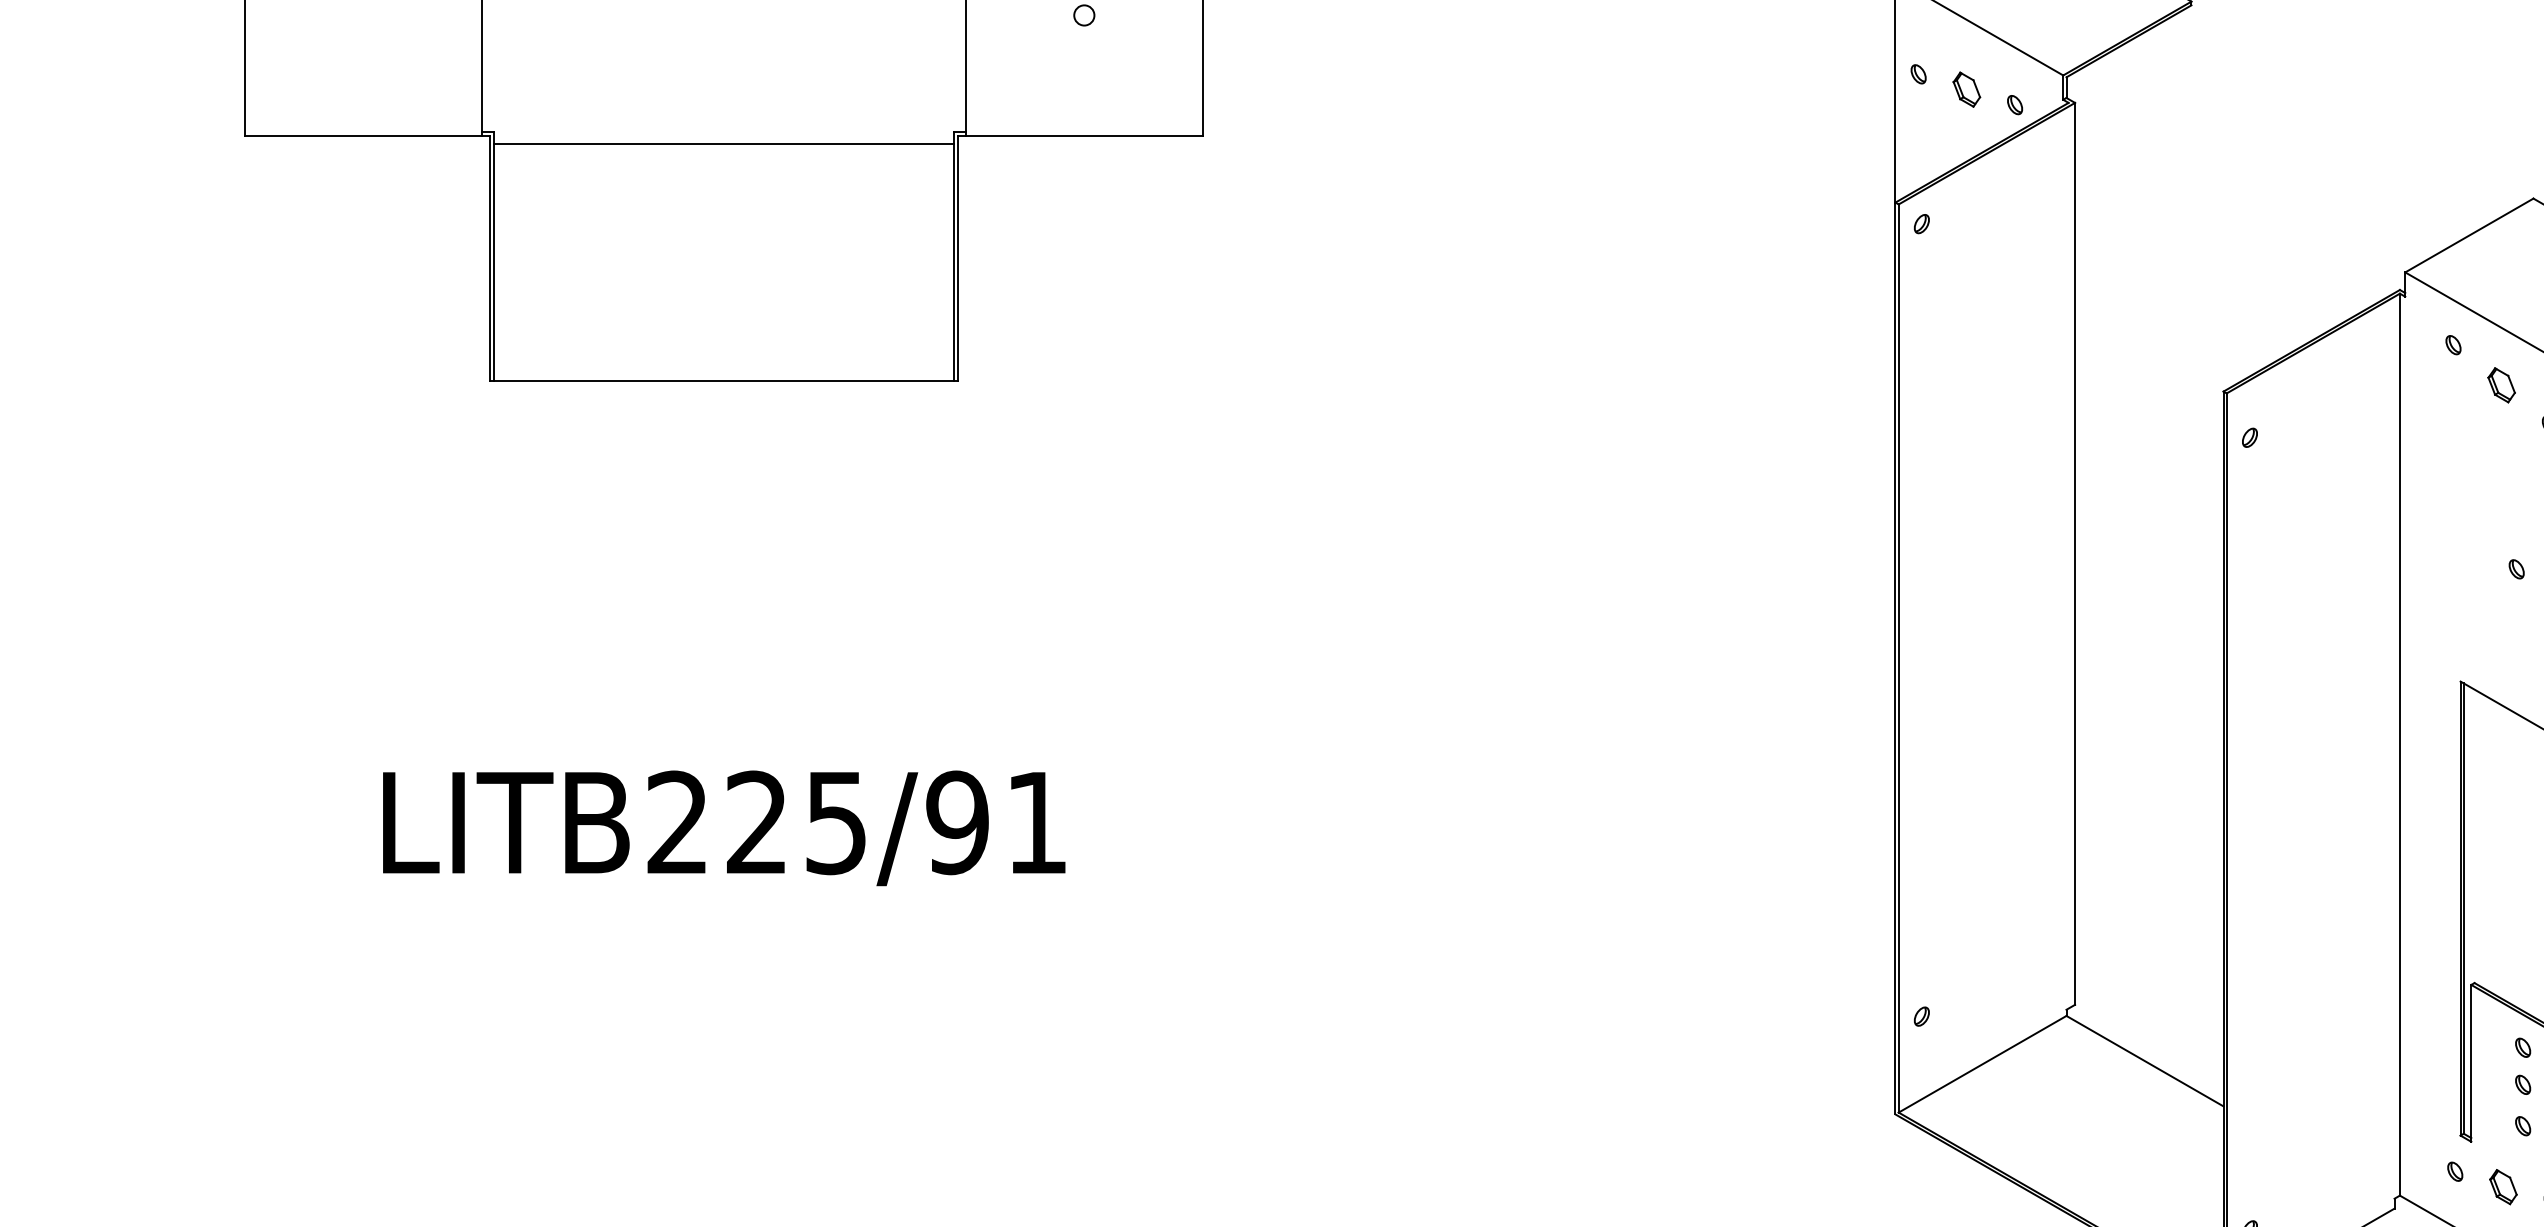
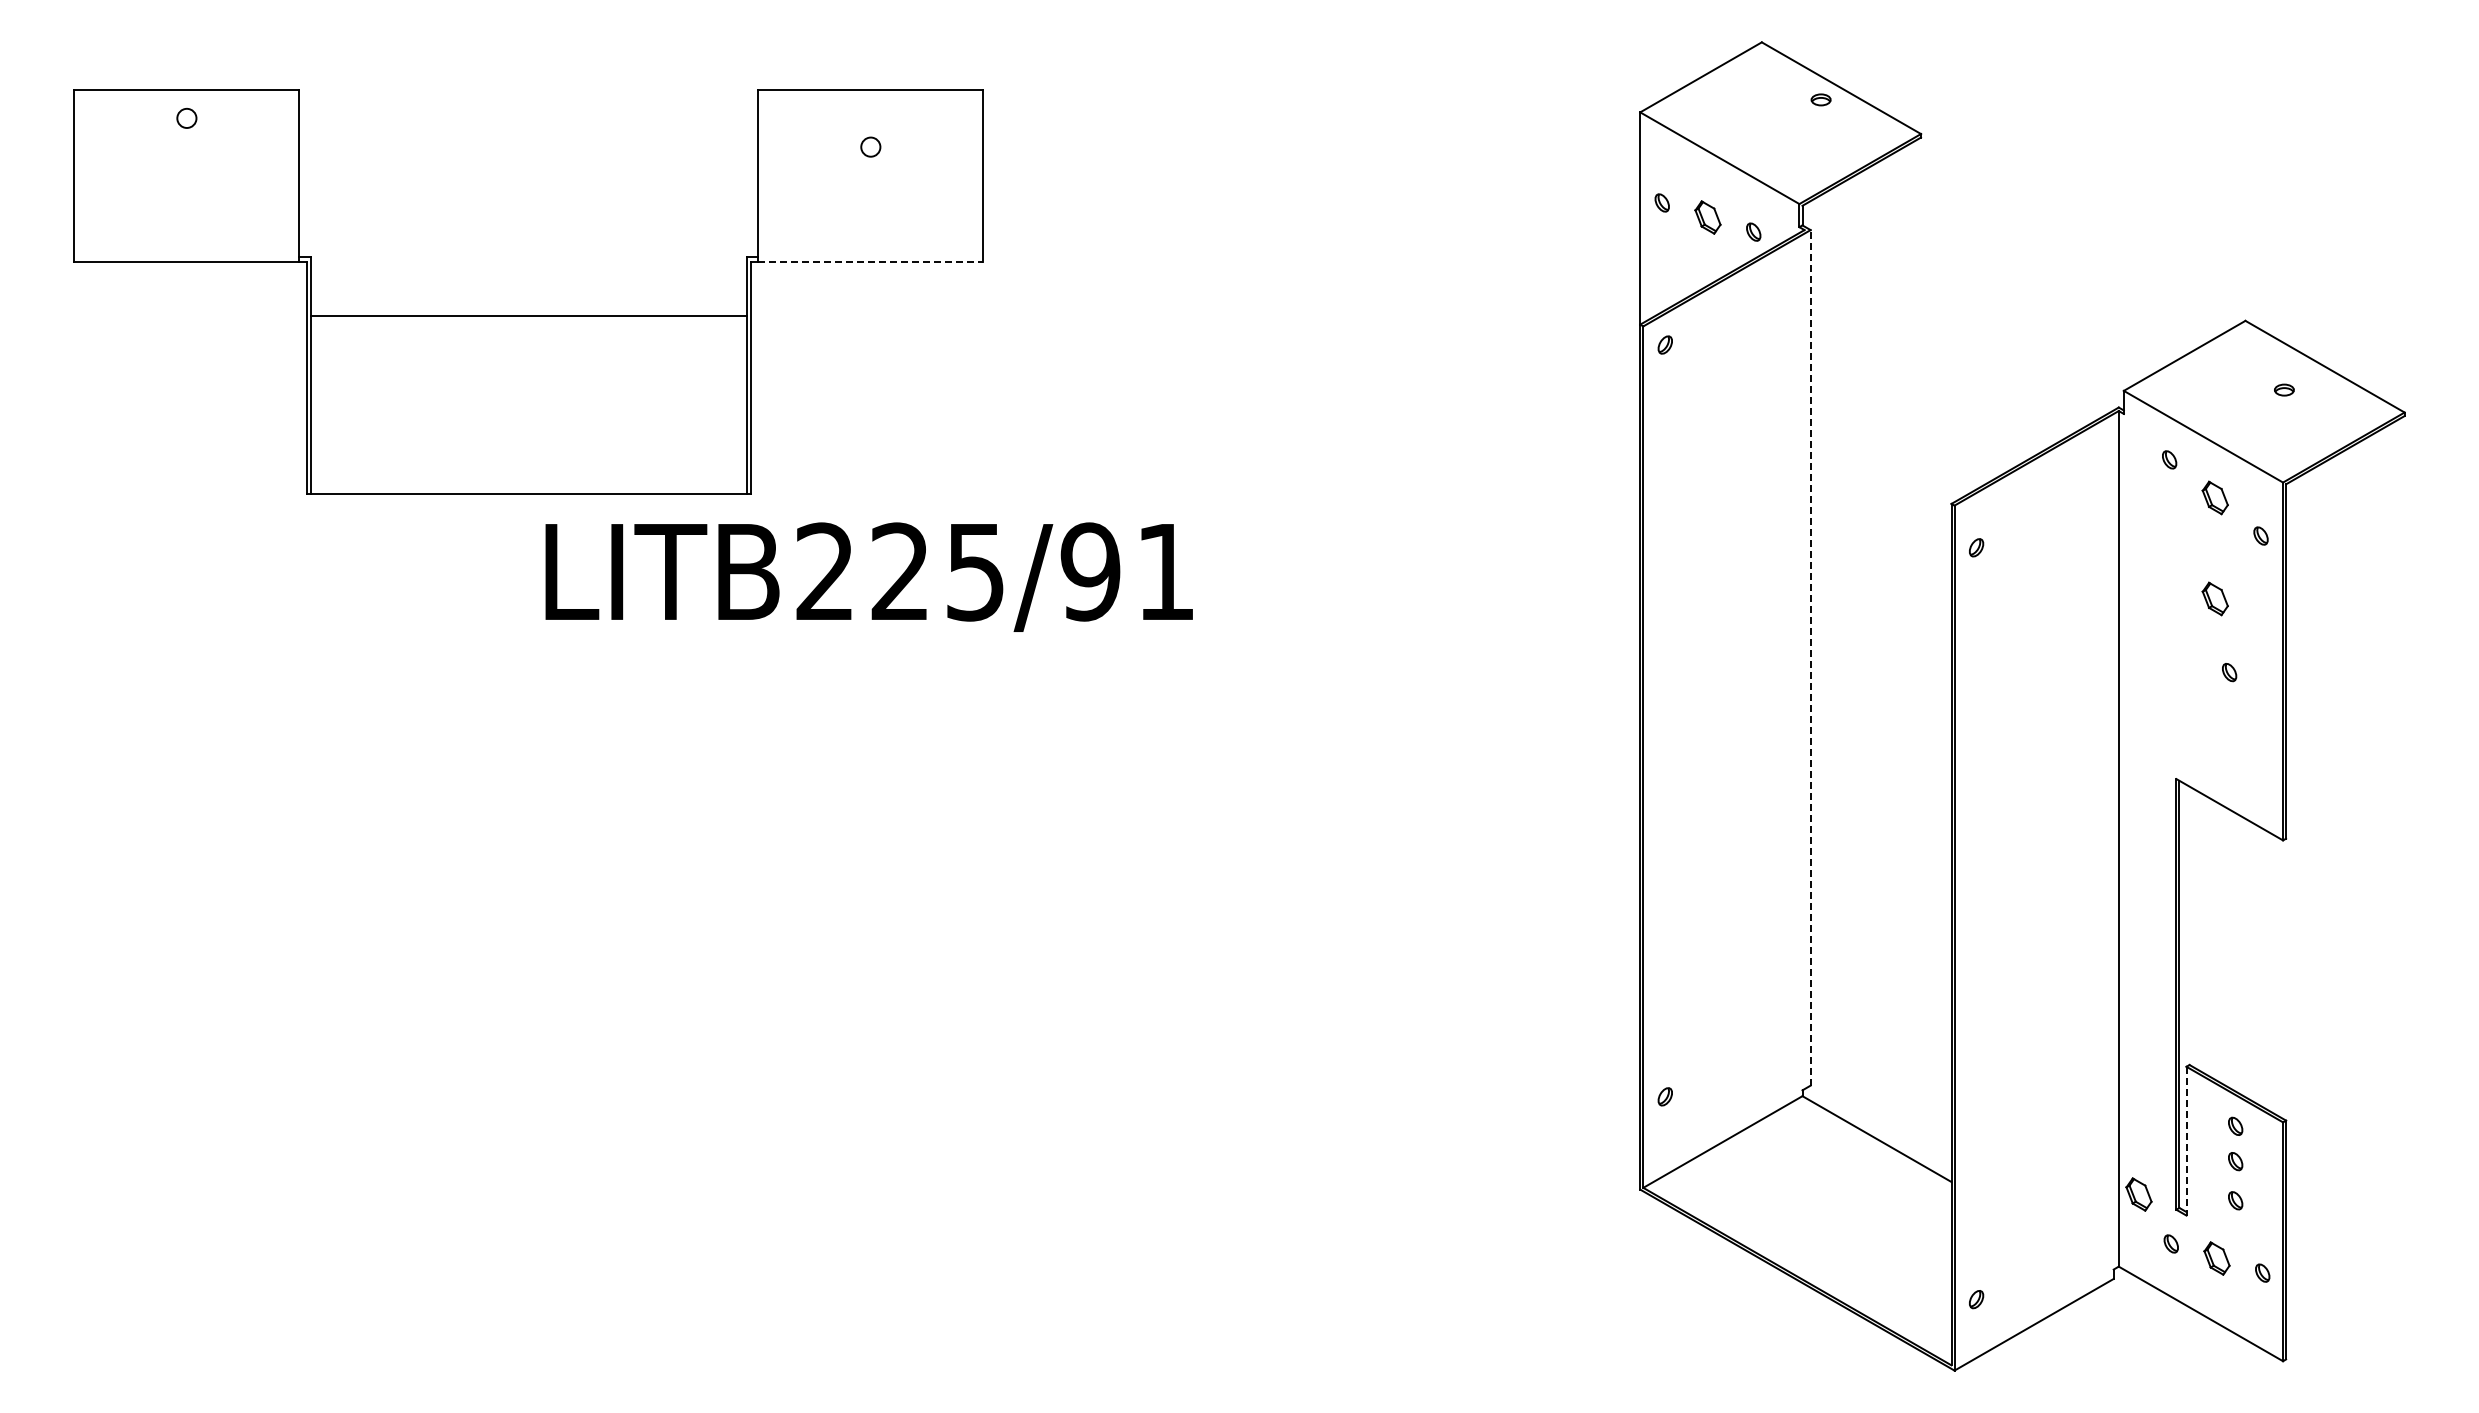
line: (1083, 136) -> (870, 261), solid -> dashed
line: (723, 143) -> (528, 315), moved
part: (2500, 491) -> (2214, 598), added
line: (2074, 553) -> (1810, 657), solid -> dashed
text: (723, 827) -> (868, 576), moved
line: (2471, 1063) -> (2186, 1141), solid -> dashed
part: (2420, 1119) -> (2138, 1194), added

